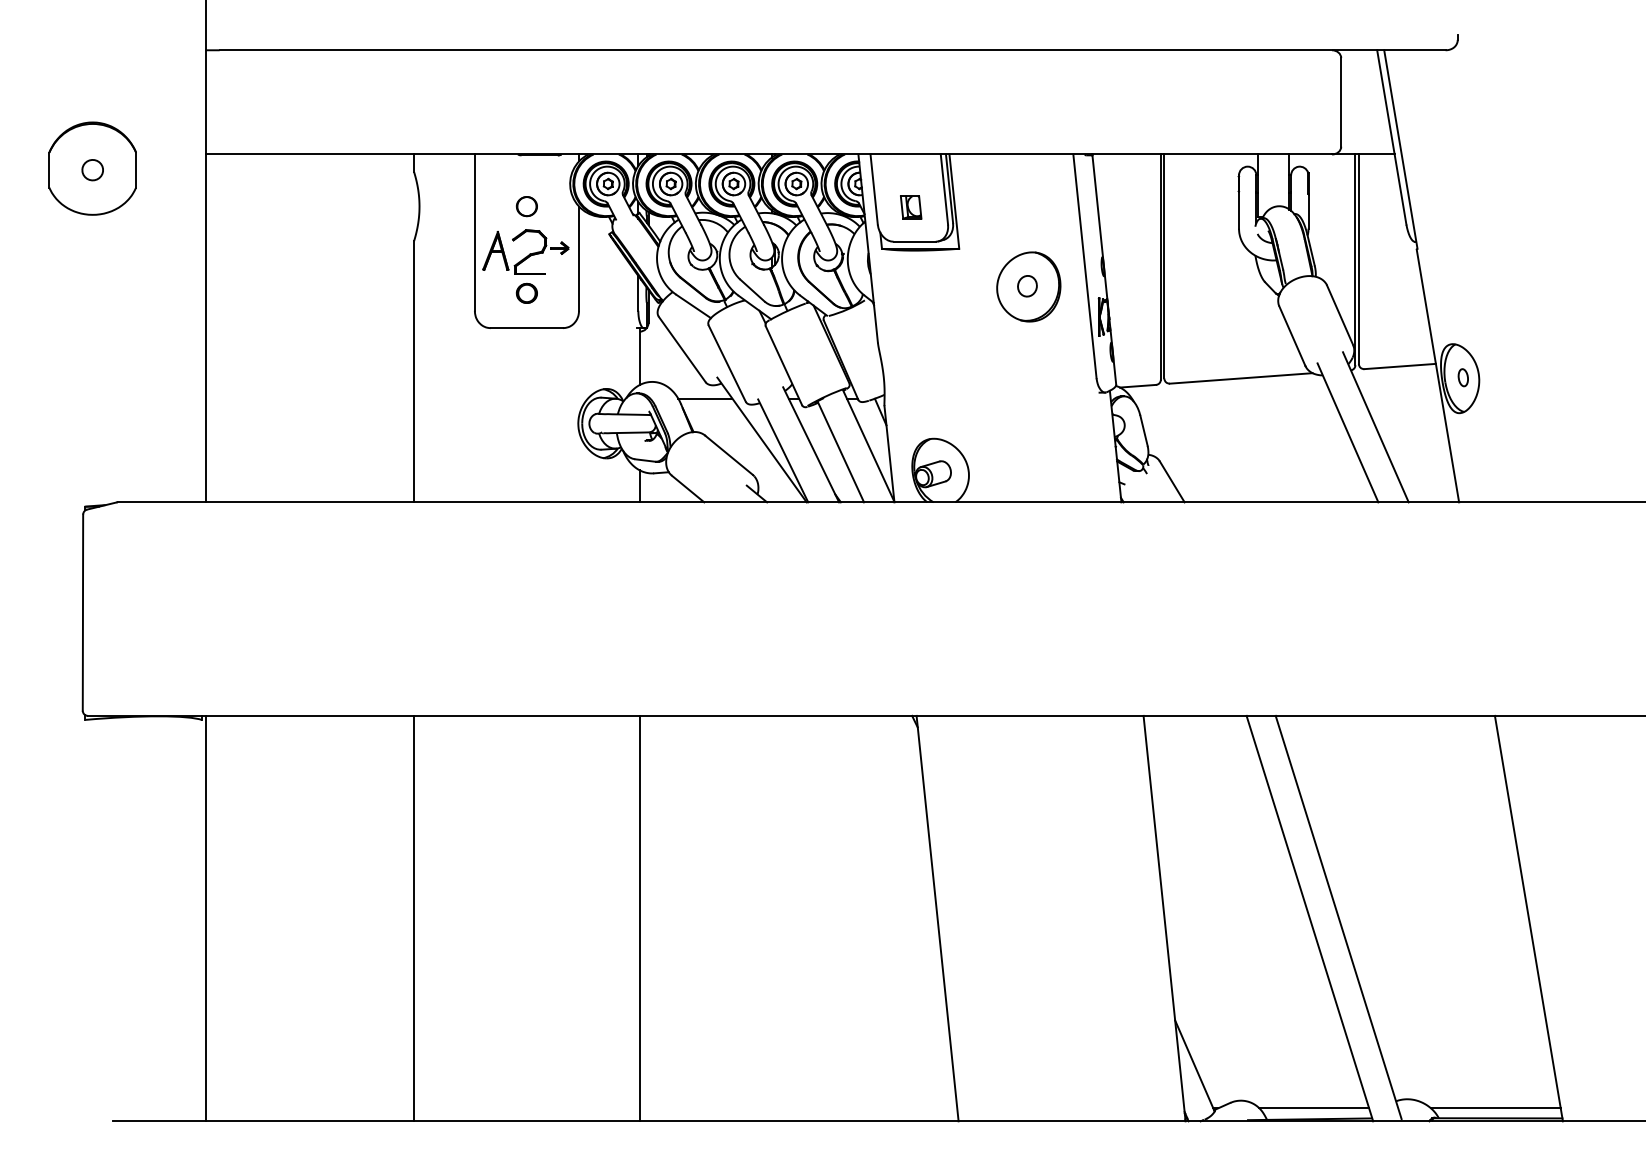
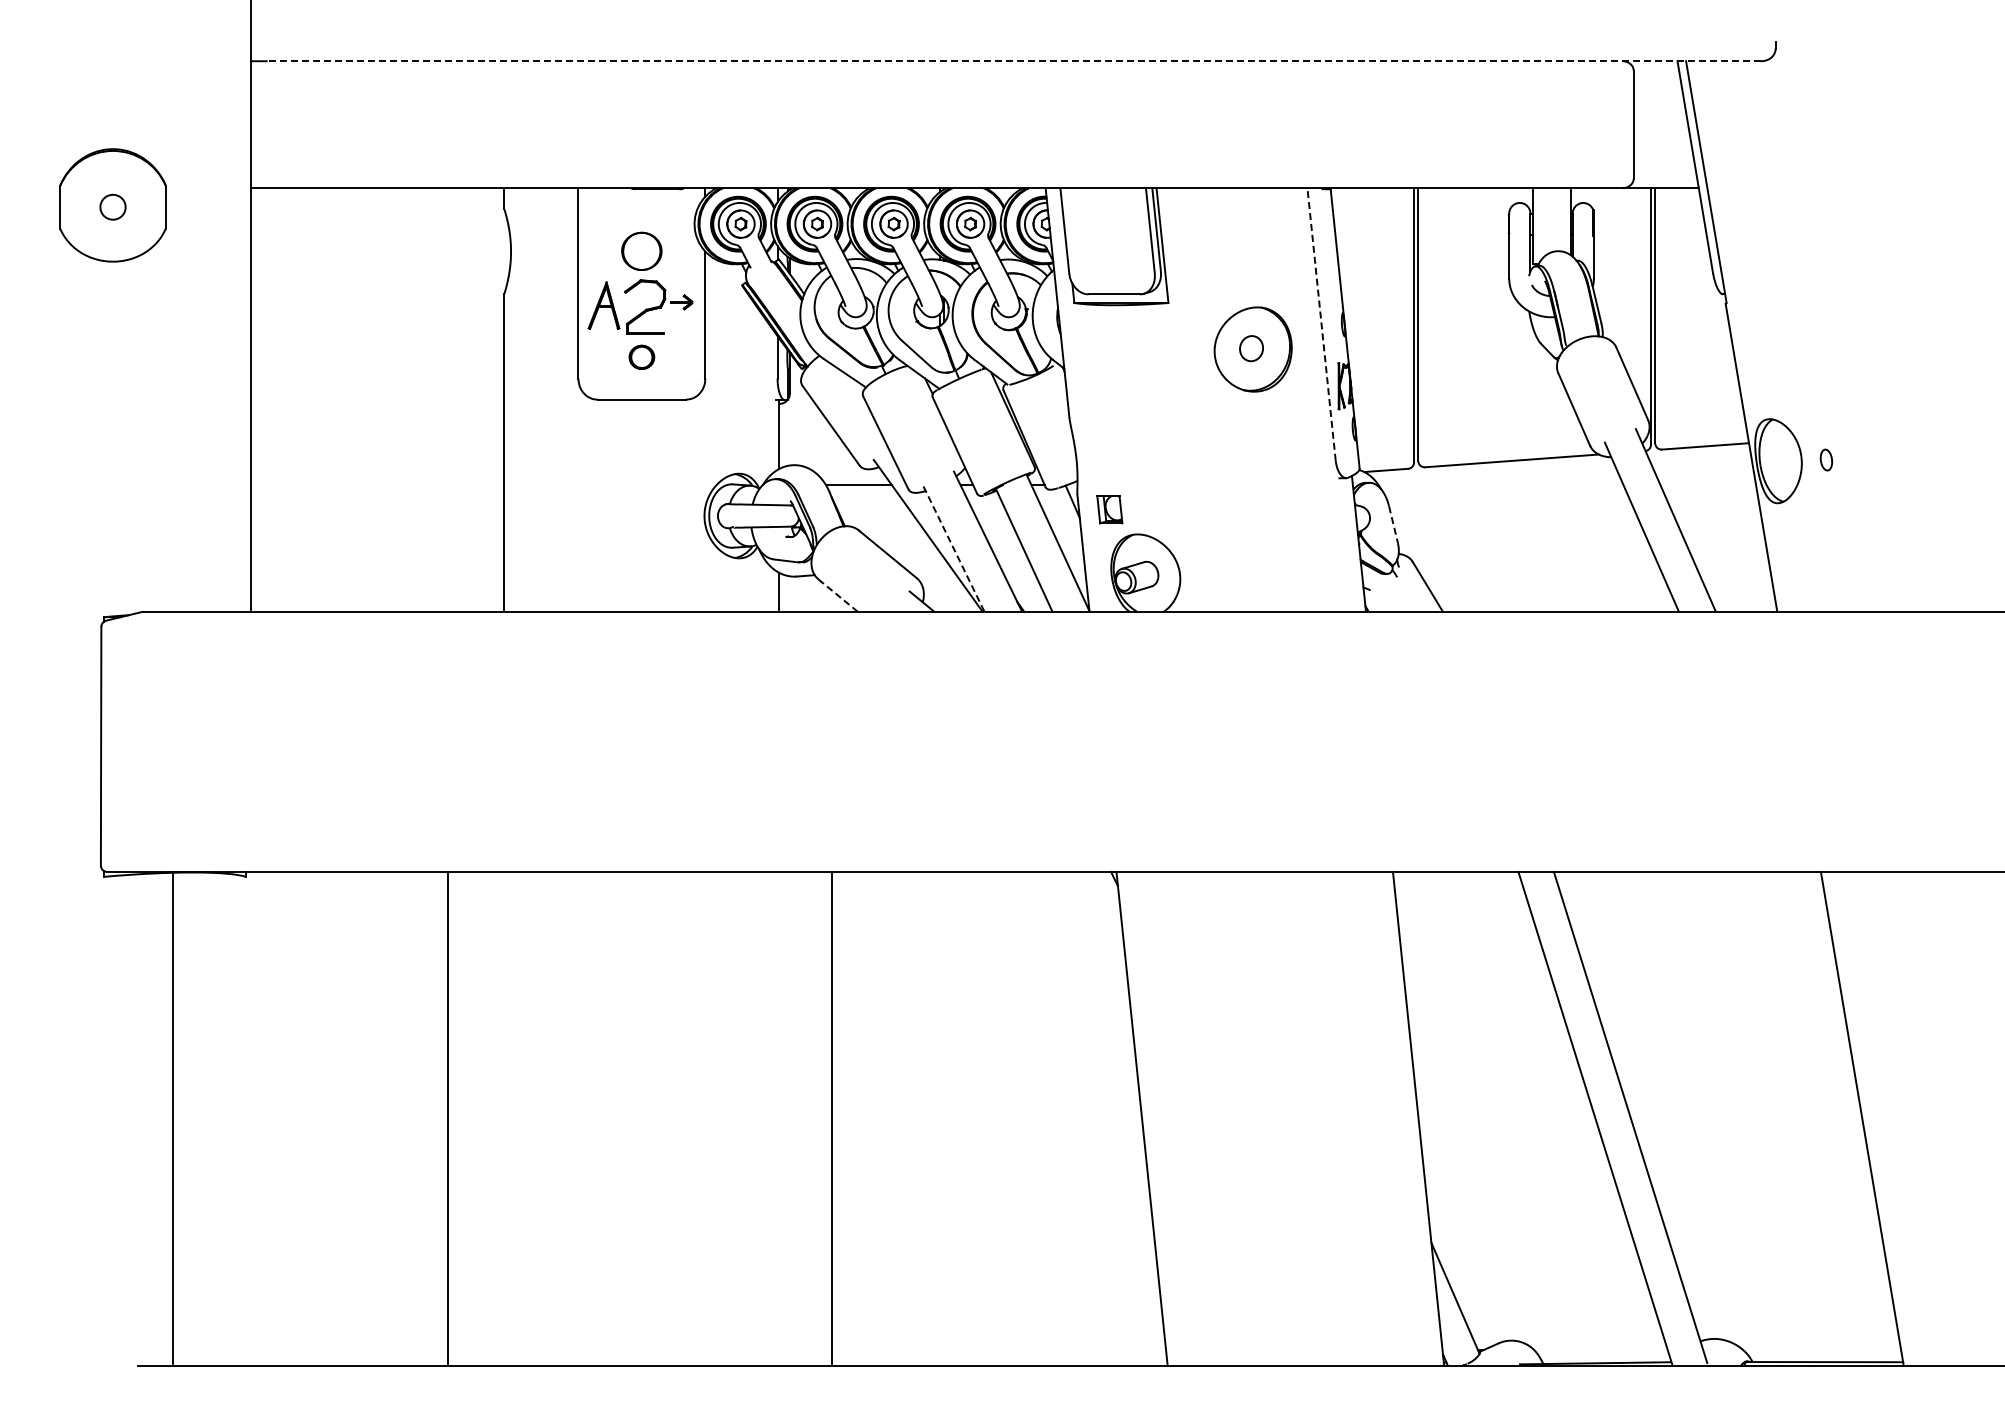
line: (832, 50) -> (1014, 61), solid -> dashed
part: (526, 206) -> (641, 251), size x1.6
part: (910, 207) -> (1109, 509), moved
line: (1084, 265) -> (1321, 323), solid -> dashed
part: (1463, 377) -> (1826, 459), moved
line: (1144, 430) -> (1393, 524), solid -> dashed
line: (783, 451) -> (954, 549), solid -> dashed
line: (688, 488) -> (838, 595), solid -> dashed
line: (205, 918) -> (172, 1118), moved
line: (414, 918) -> (448, 1118), moved
line: (639, 918) -> (832, 1118), moved
line: (1313, 1107) -> (1600, 1349), removed
line: (1495, 1107) -> (1821, 1349), removed

